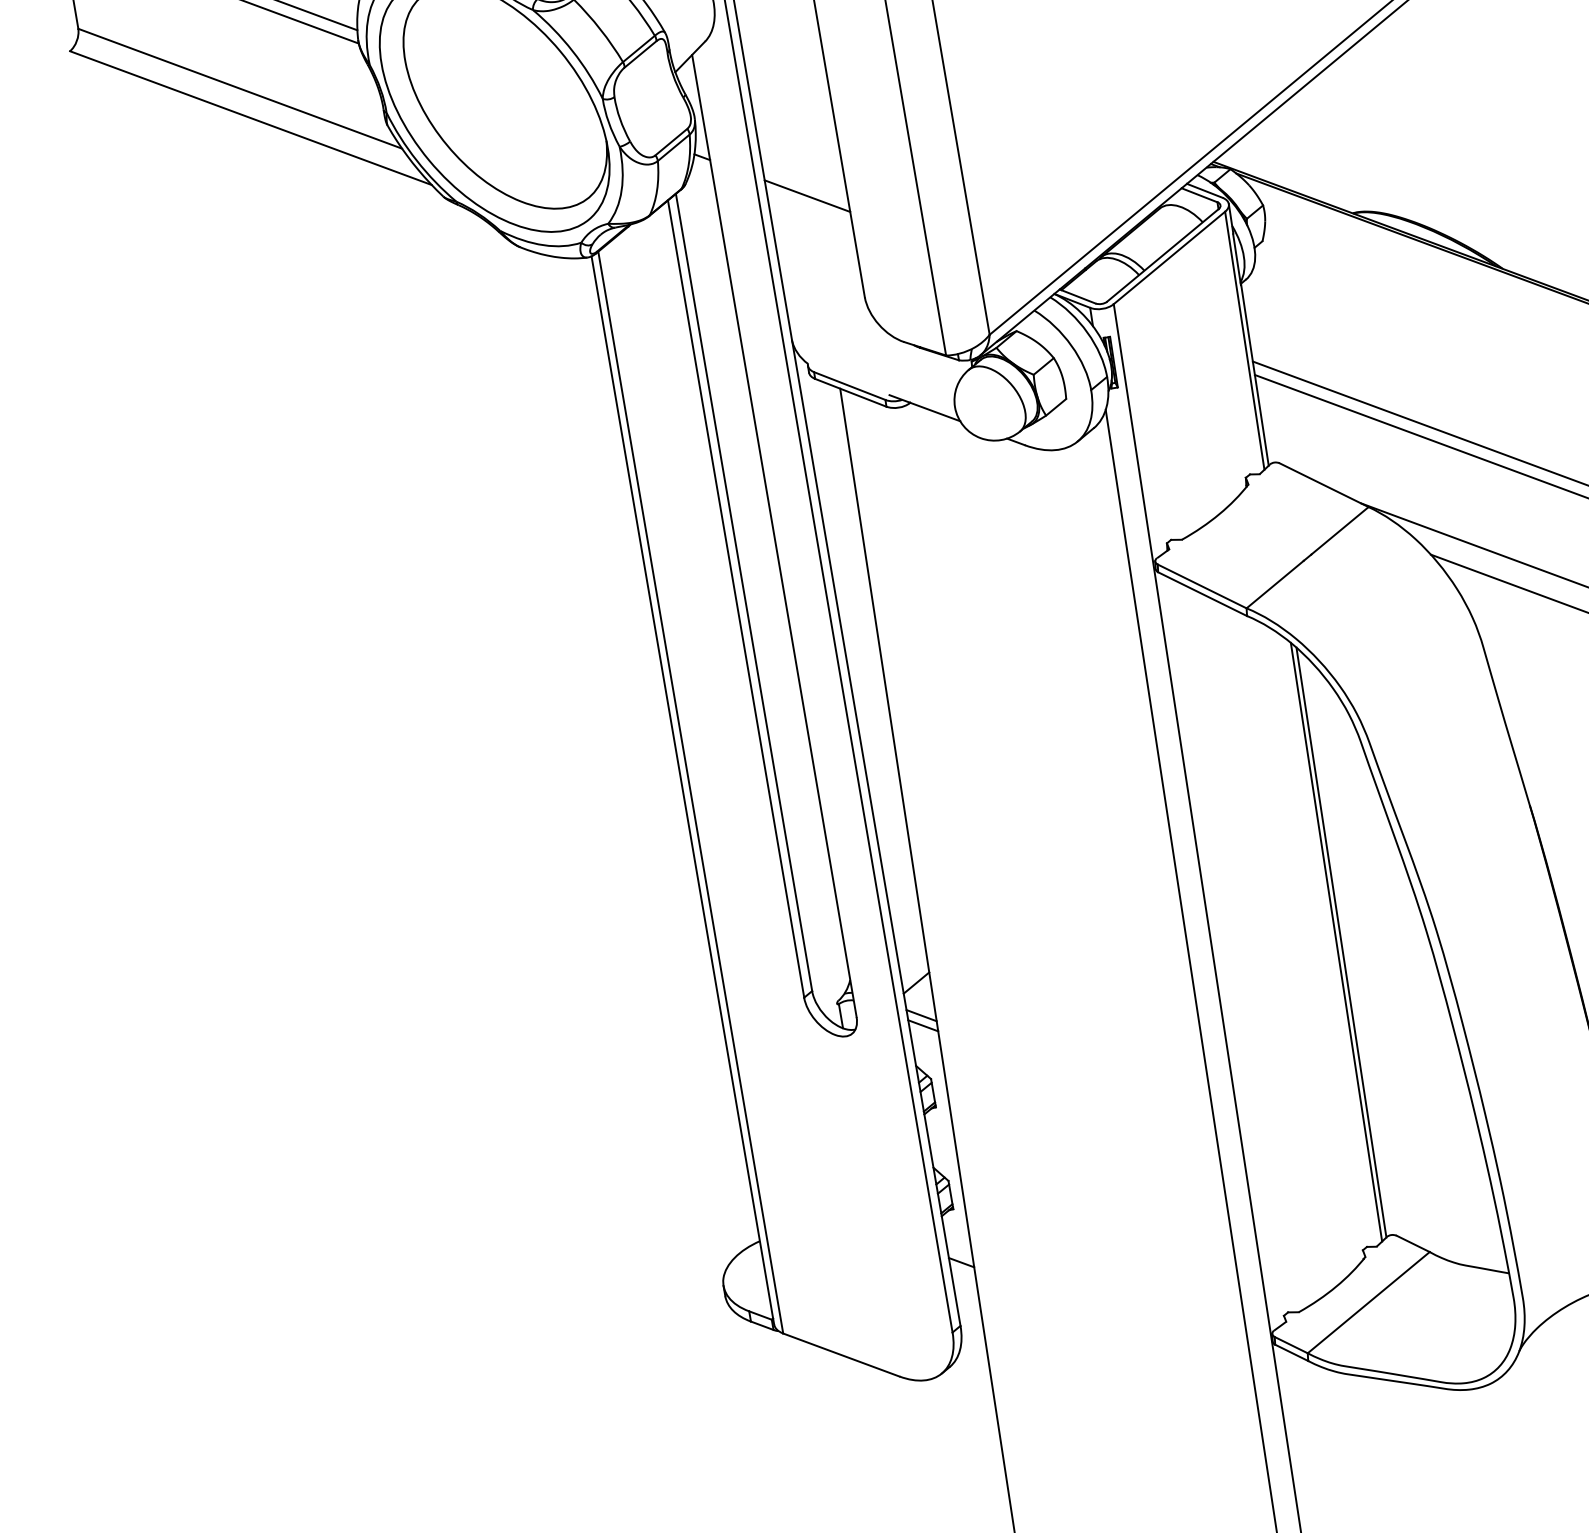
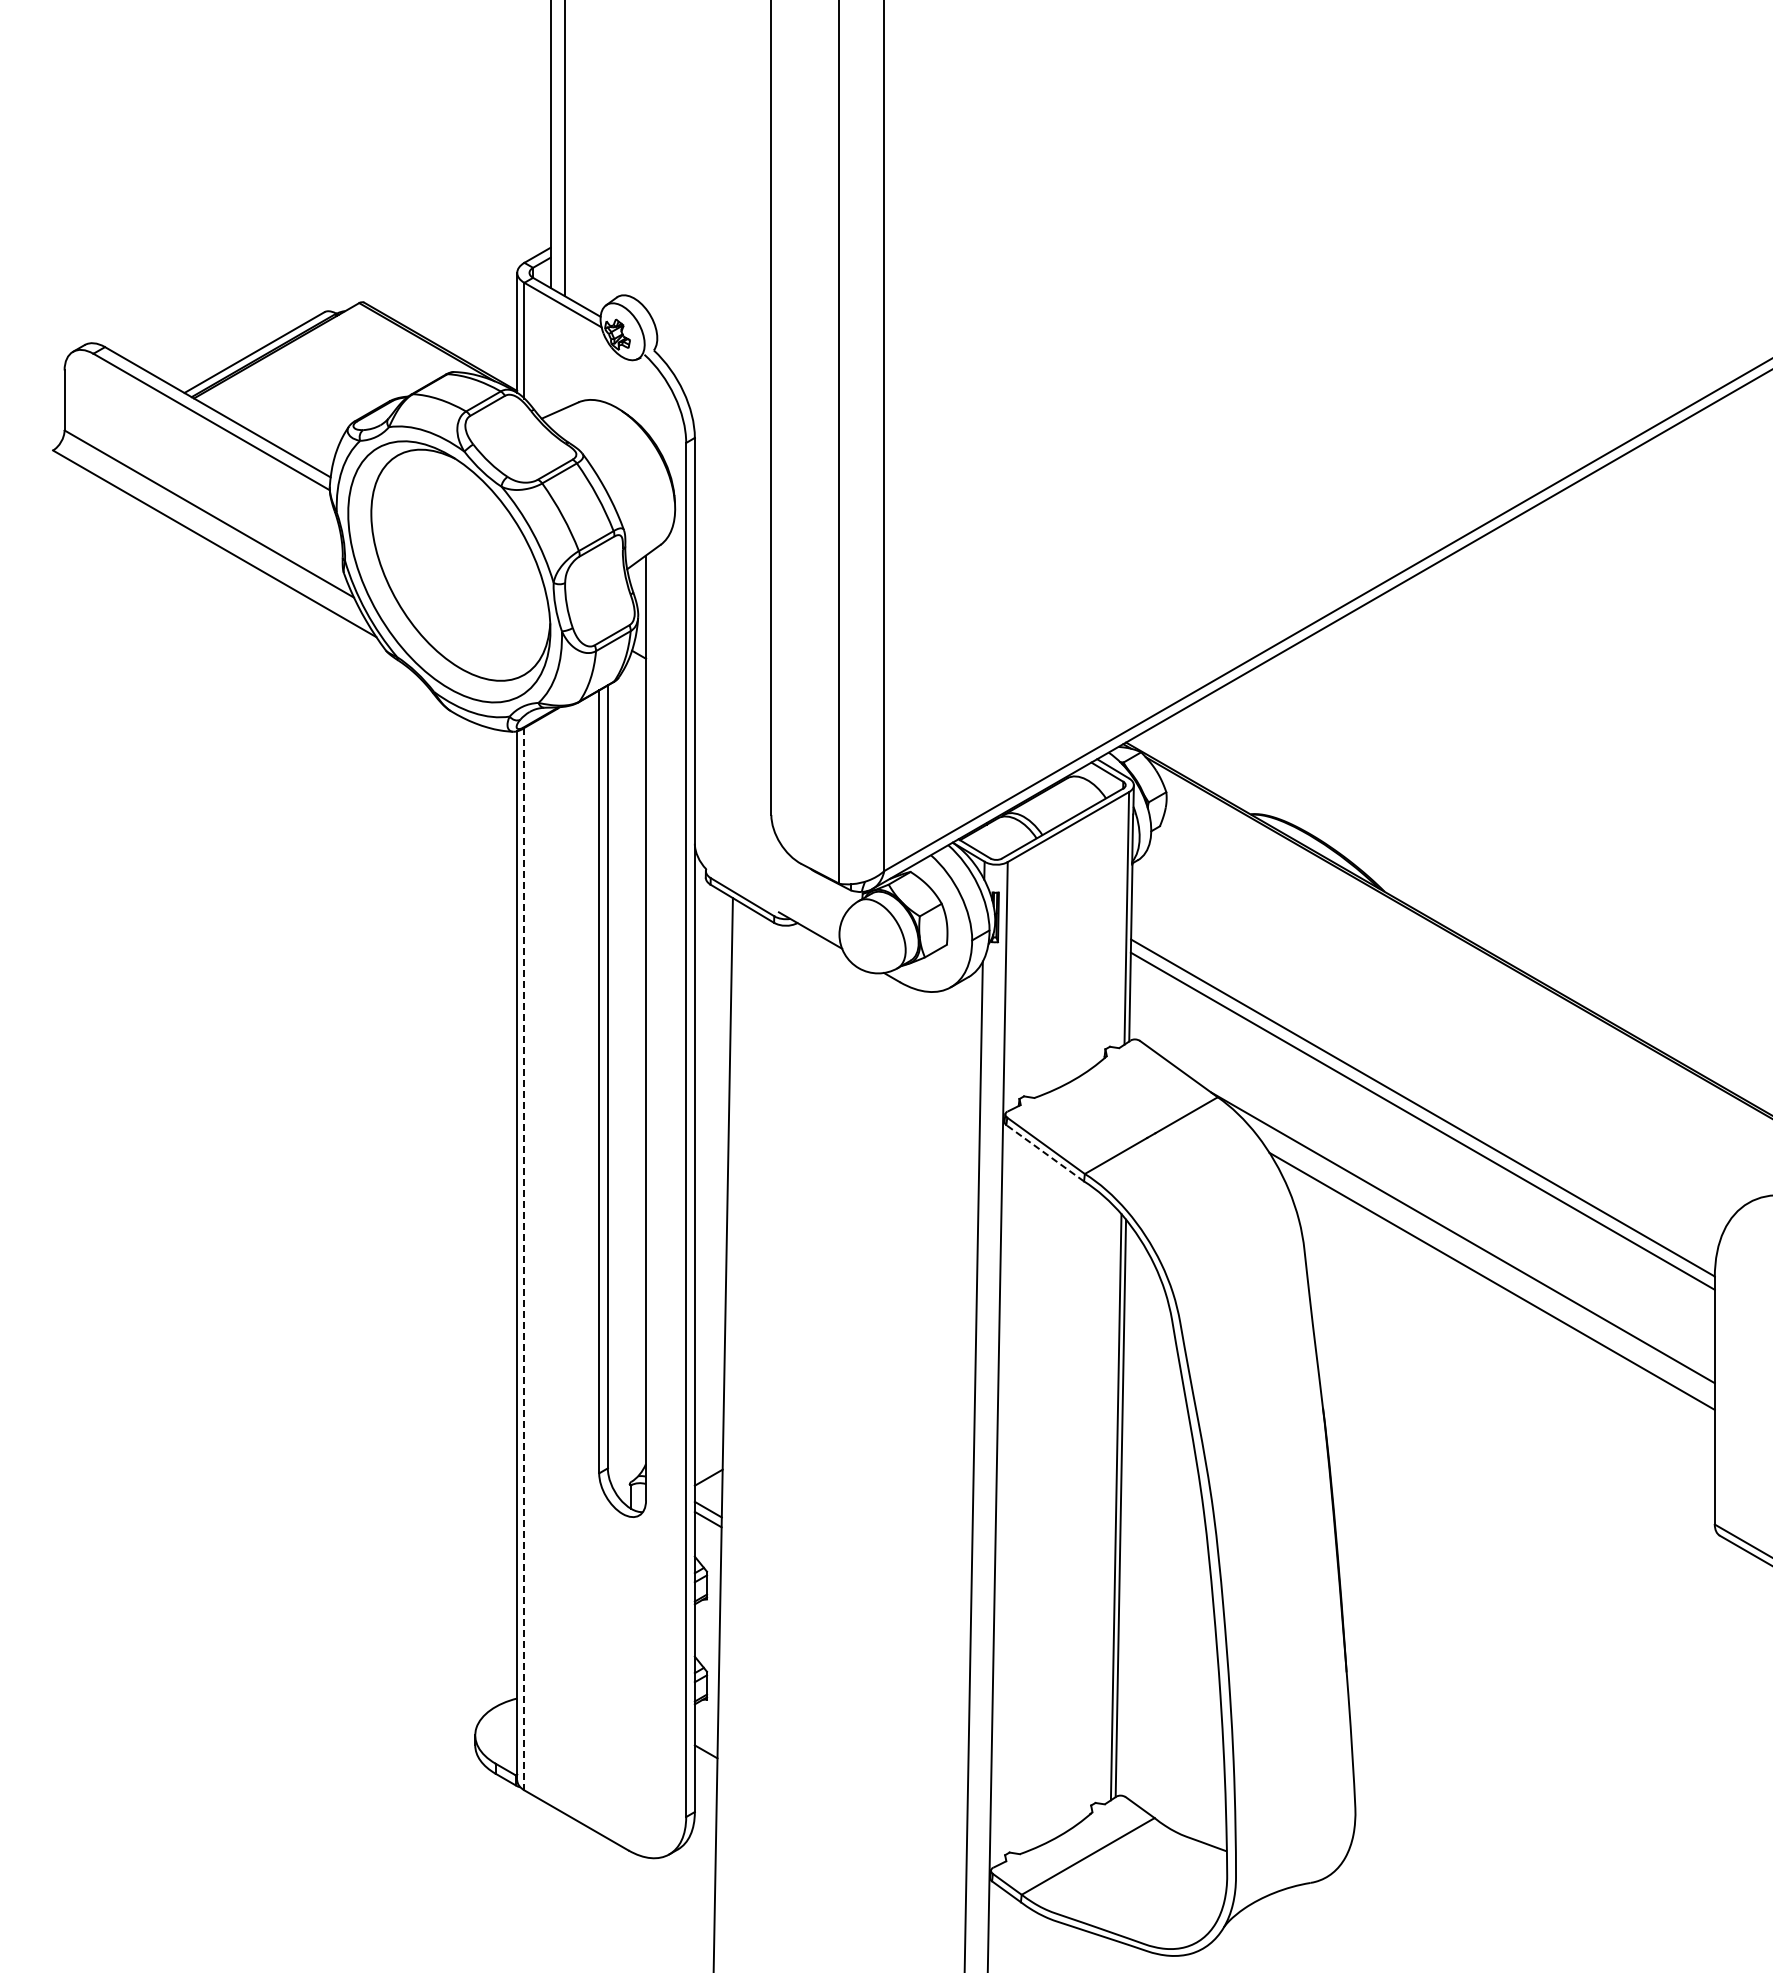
line: (806, 196) -> (732, 709), removed
line: (1202, 594) -> (1045, 1153), solid -> dashed
line: (690, 792) -> (524, 1259), solid -> dashed

